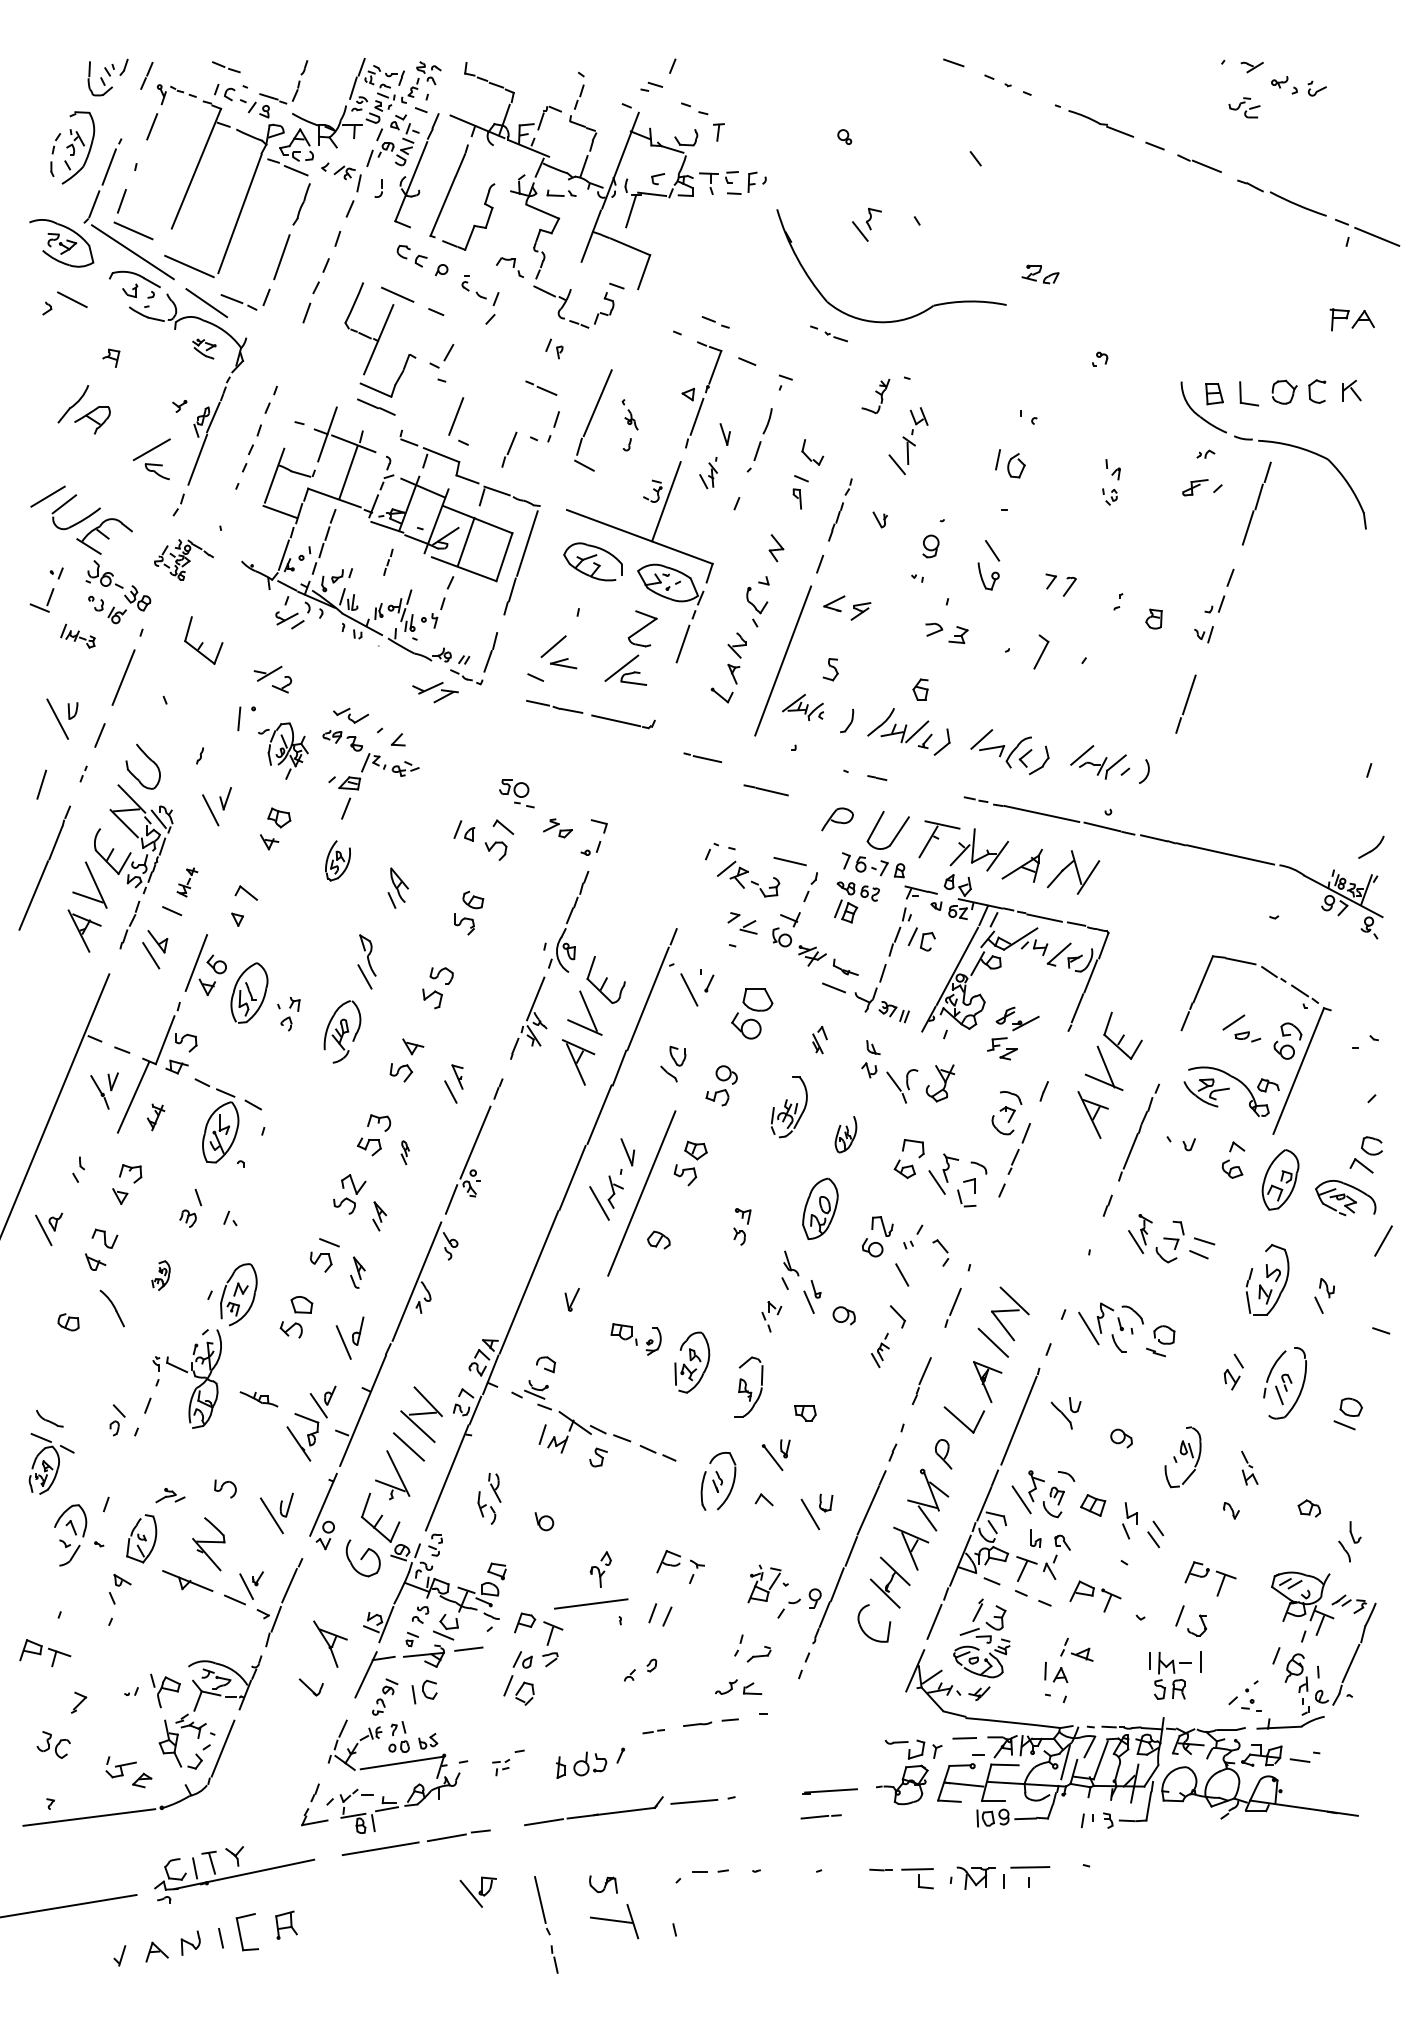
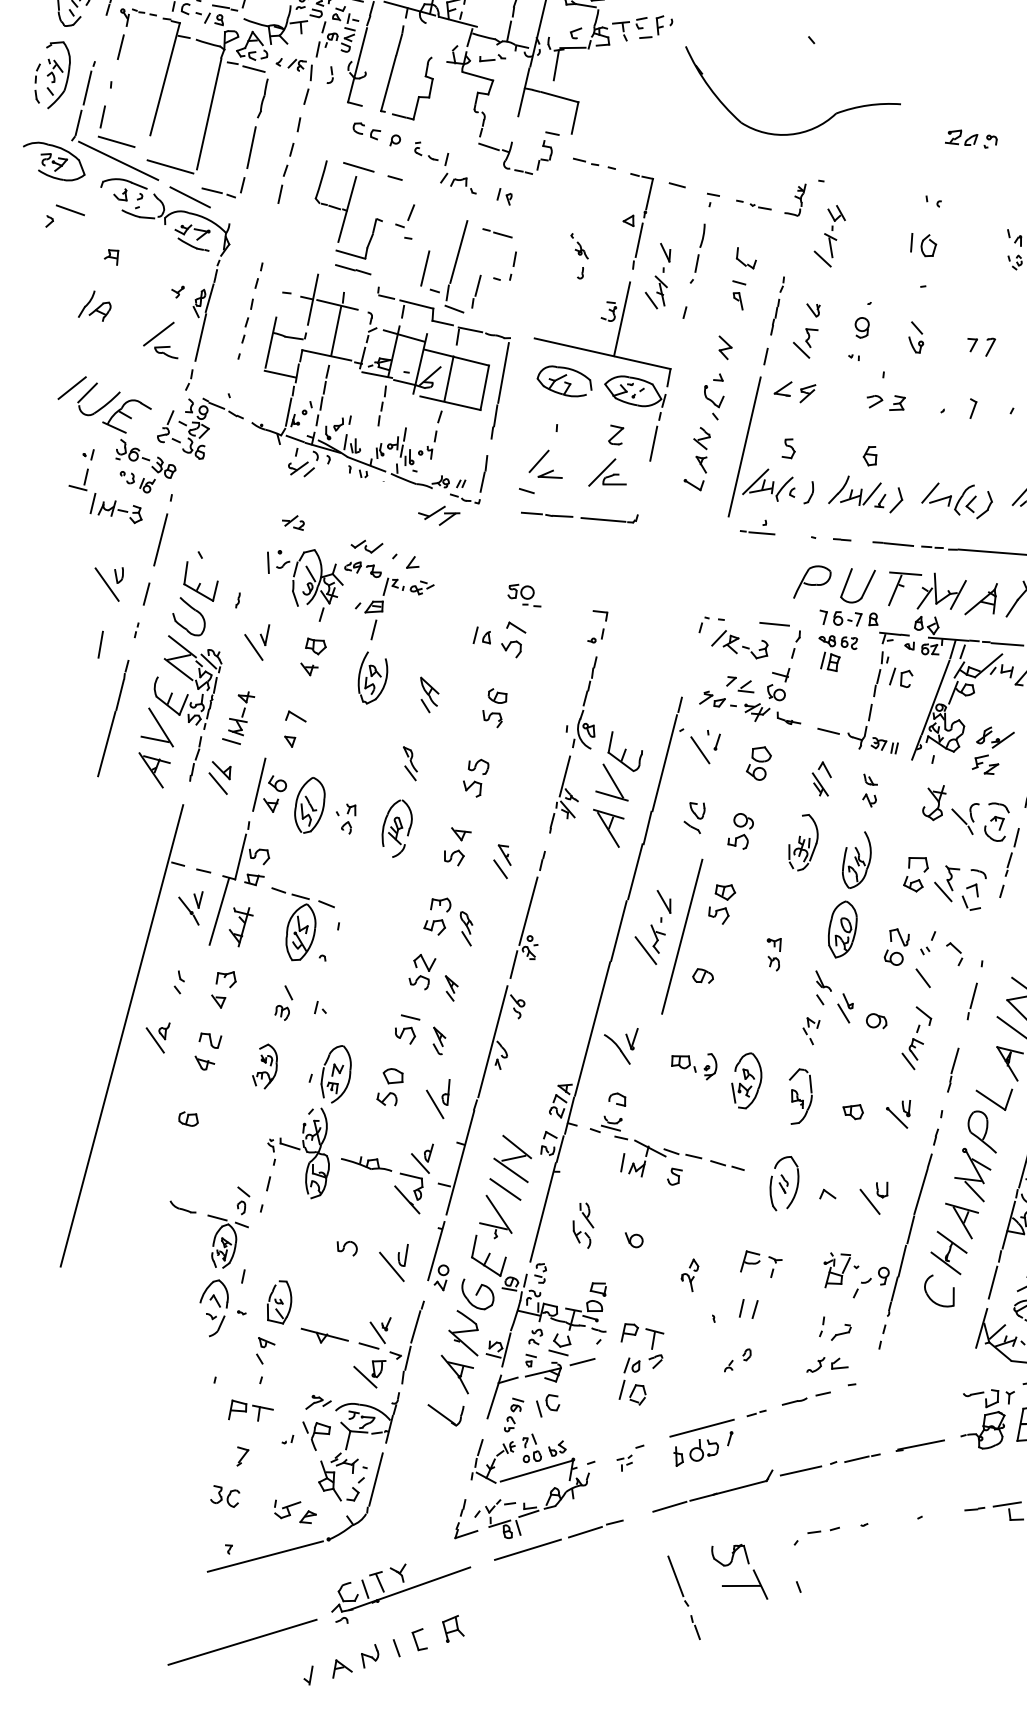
part: (866, 224) -> (806, 343), moved
part: (510, 267) -> (463, 186), moved
part: (1040, 274) -> (961, 138), moved
part: (715, 322) -> (585, 162), moved
part: (828, 333) -> (753, 204), moved
part: (204, 348) -> (193, 237), size x1.67
part: (84, 409) -> (94, 306), size x0.71
part: (593, 420) -> (457, 267), moved
part: (708, 472) -> (656, 288), size x1.43
part: (183, 559) -> (199, 427), size x1.67
part: (388, 562) -> (382, 406), size x1.67
part: (988, 564) -> (915, 336), size x0.71
part: (642, 628) -> (615, 434), size x0.62
part: (77, 636) -> (114, 508), size x1.67
part: (203, 640) -> (200, 581), moved
part: (1041, 651) -> (973, 407), size x0.62
part: (272, 679) -> (293, 523), size x0.62
part: (802, 707) -> (767, 485), size x1.43
part: (283, 750) -> (311, 585), size x1.43
line: (702, 757) -> (757, 532), moved
line: (765, 790) -> (892, 544), moved
part: (837, 819) -> (811, 581), size x1.43
part: (557, 828) -> (711, 699), moved
part: (337, 860) -> (372, 677), size x1.43
part: (187, 882) -> (241, 714), size x1.67
part: (828, 960) -> (772, 714), moved
part: (366, 961) -> (410, 763), size x0.71
part: (751, 1013) -> (758, 763), size x0.71
part: (819, 1039) -> (821, 778), size x1.43
part: (902, 1086) -> (967, 820), moved
part: (155, 1117) -> (241, 926), size x1.67
part: (845, 1134) -> (856, 860), size x1.67
part: (405, 1152) -> (467, 928), size x1.67
part: (160, 1275) -> (264, 1066), size x1.67
part: (111, 1308) -> (616, 1049), moved
part: (880, 1350) -> (912, 1047), size x1.43
part: (258, 1399) -> (366, 1165), size x1.43
part: (775, 1454) -> (899, 1114), moved
part: (943, 1454) -> (981, 1132), size x1.67
part: (51, 1463) -> (229, 1239), moved
part: (170, 1495) -> (318, 1401), moved
part: (208, 1544) -> (463, 1333), moved
line: (591, 1603) -> (702, 1427), moved
part: (45, 1653) -> (250, 1410), moved
part: (311, 1687) -> (447, 1414), size x1.67
line: (820, 1816) -> (861, 1457), moved
part: (603, 1884) -> (730, 1555), size x1.43
part: (477, 1891) -> (370, 1374), moved
part: (247, 1932) -> (419, 1639), size x0.62

